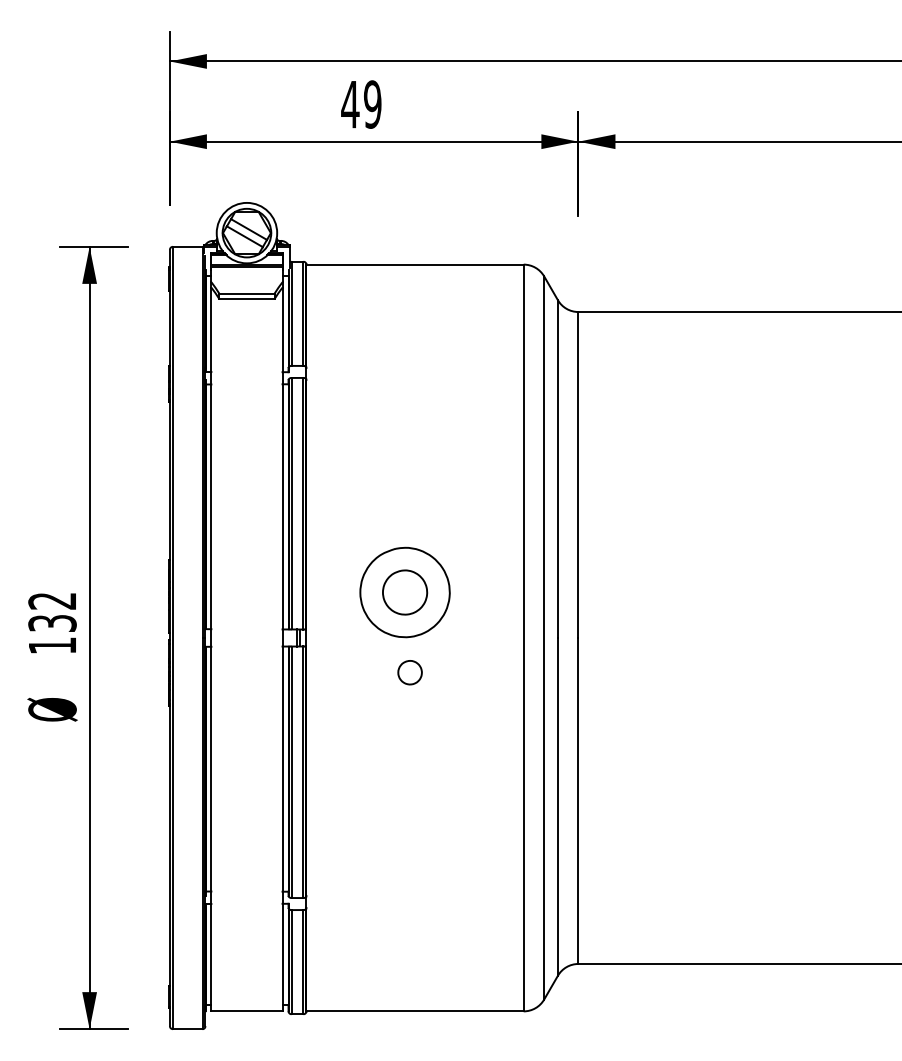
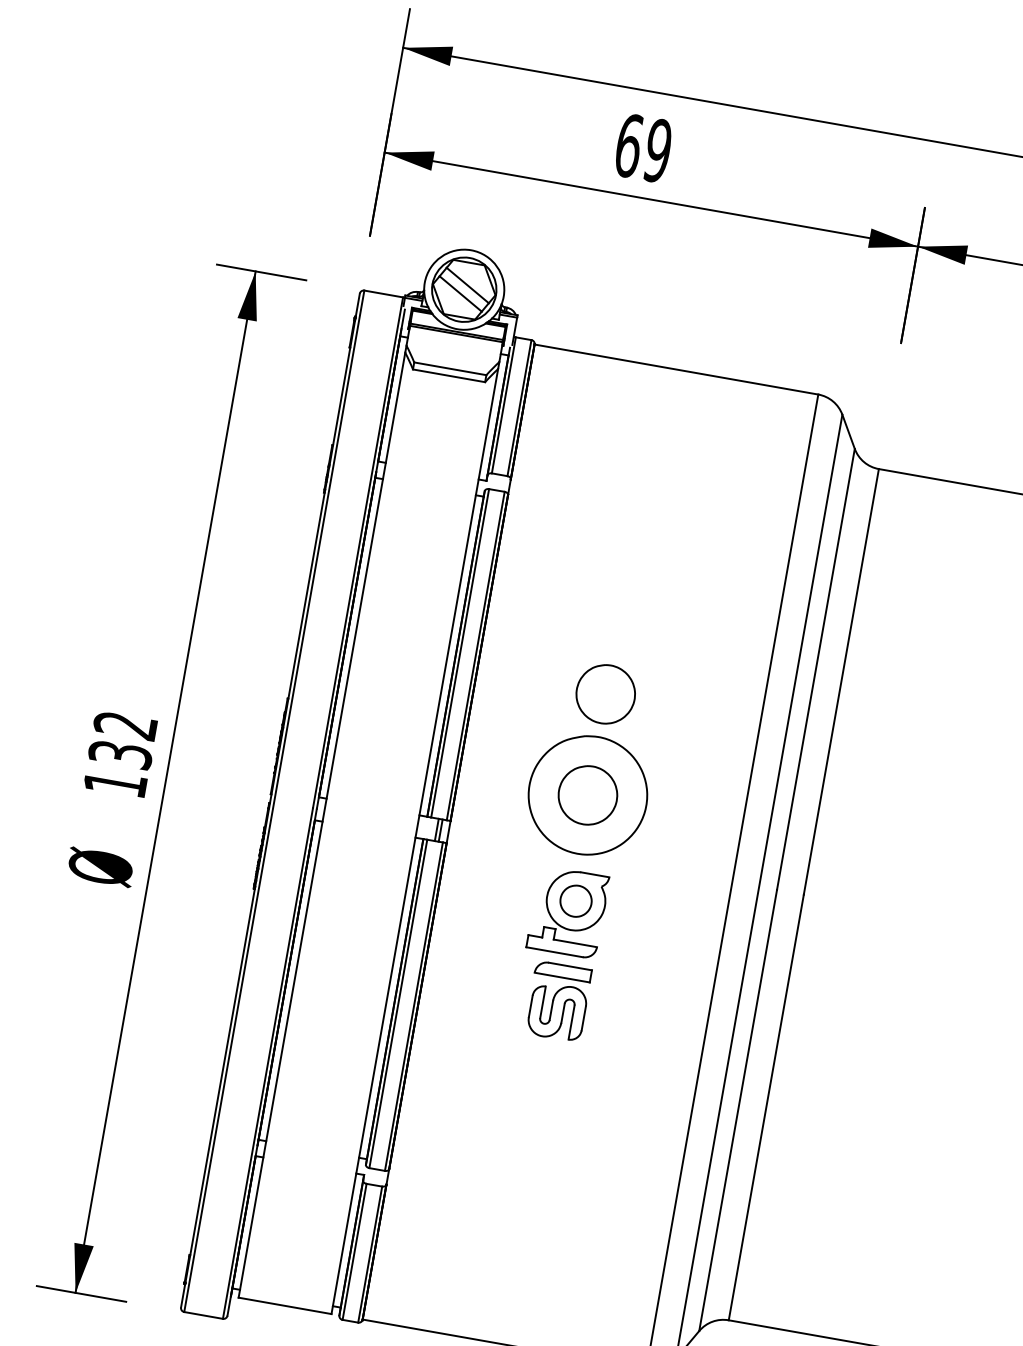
text: (350, 104) -> (629, 145), 49 -> 69
part: (405, 515) -> (606, 694), added
part: (405, 713) -> (560, 953), added

